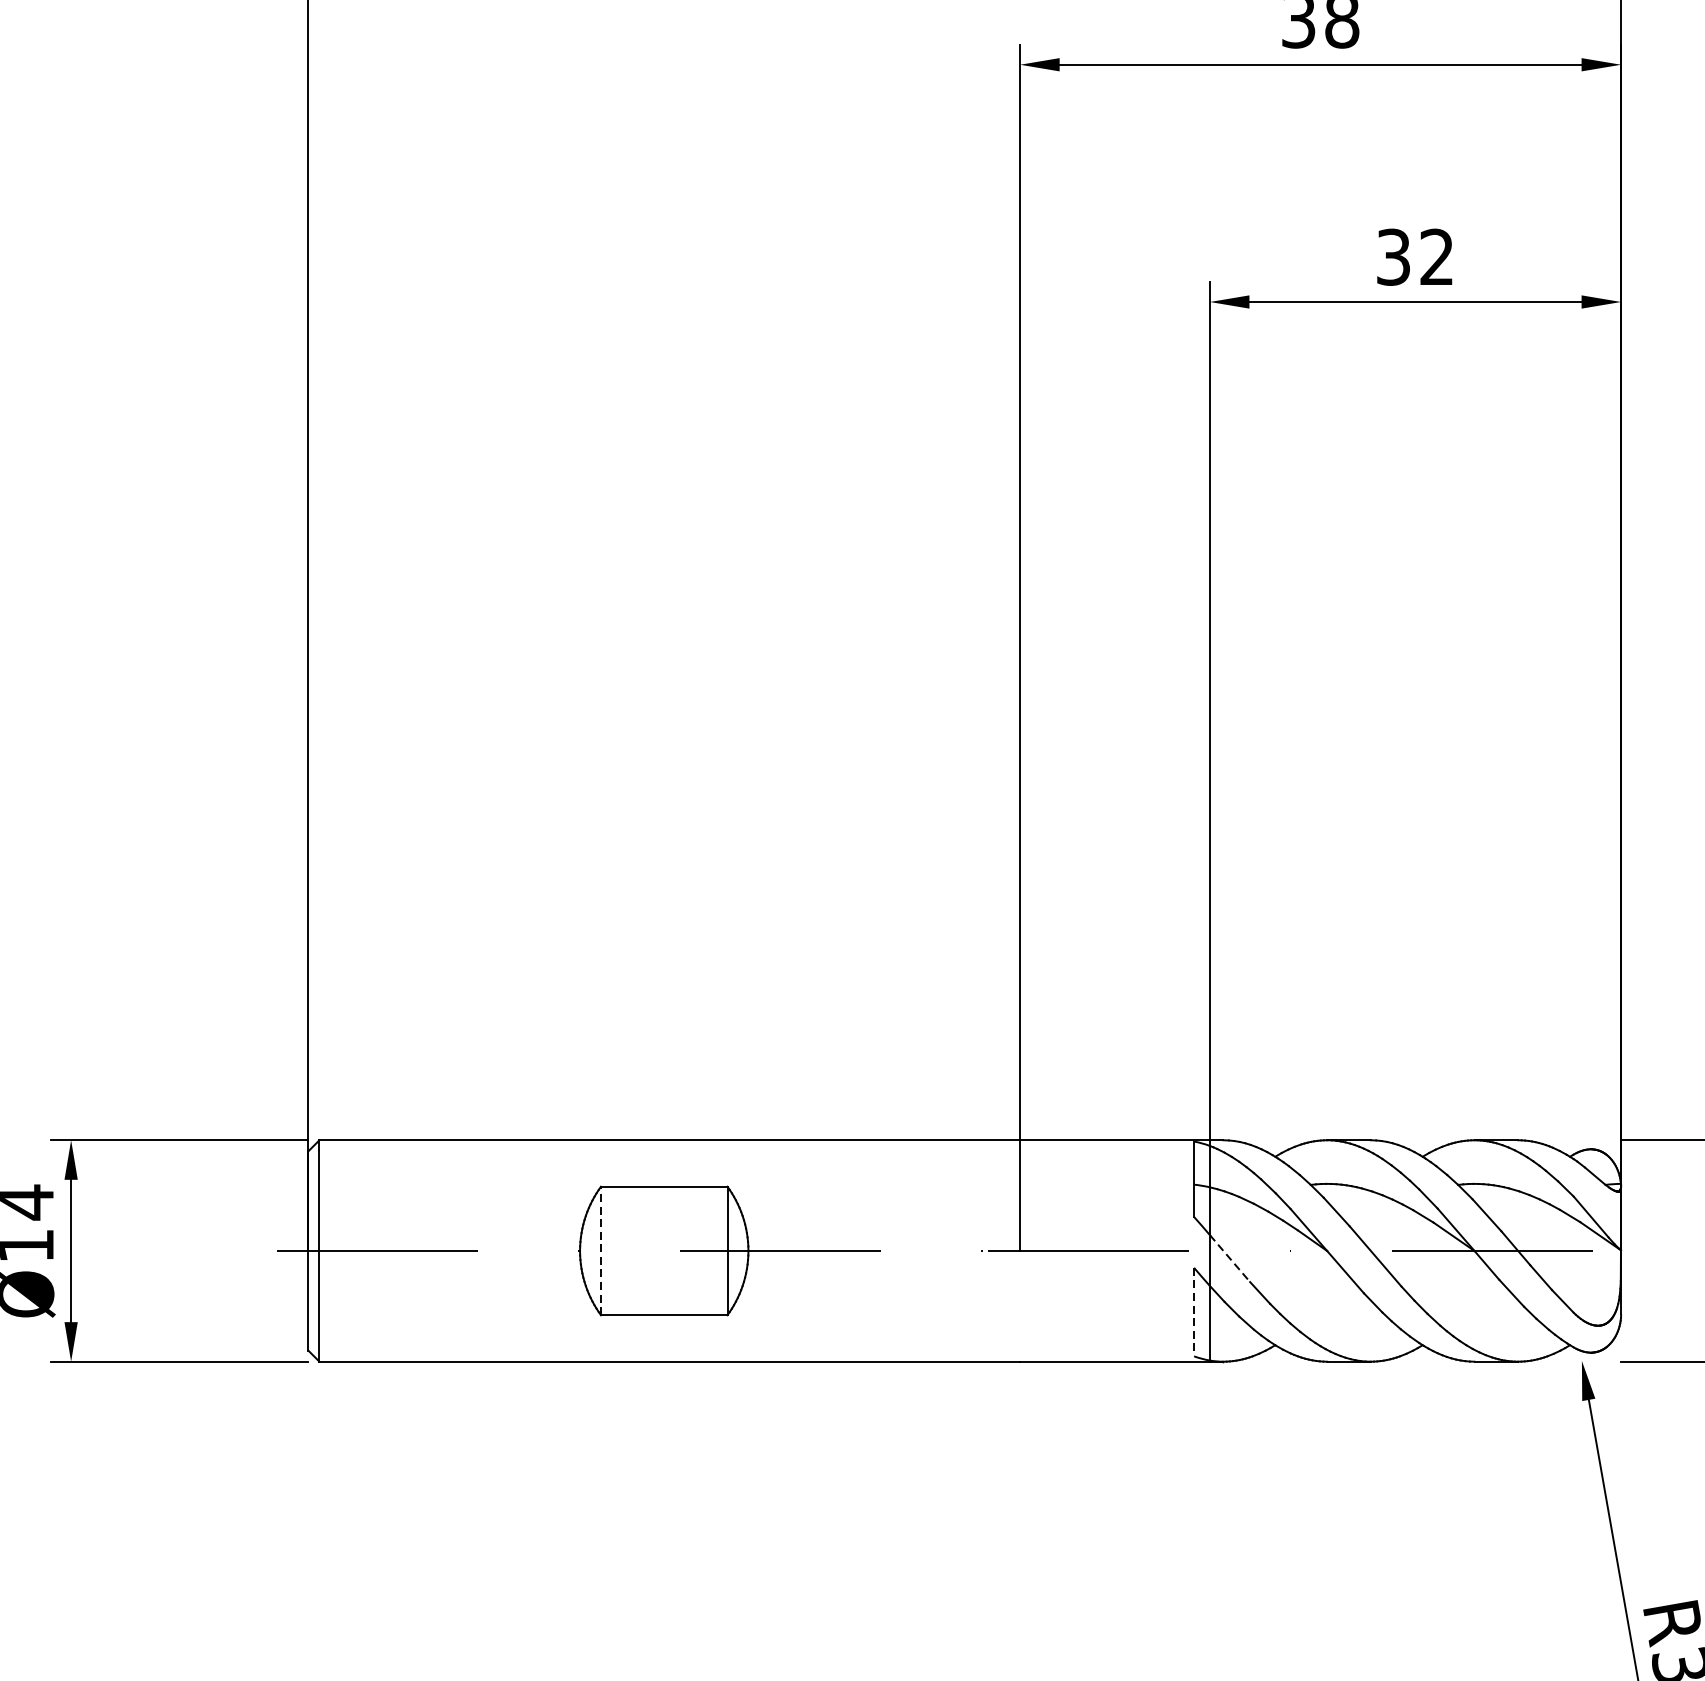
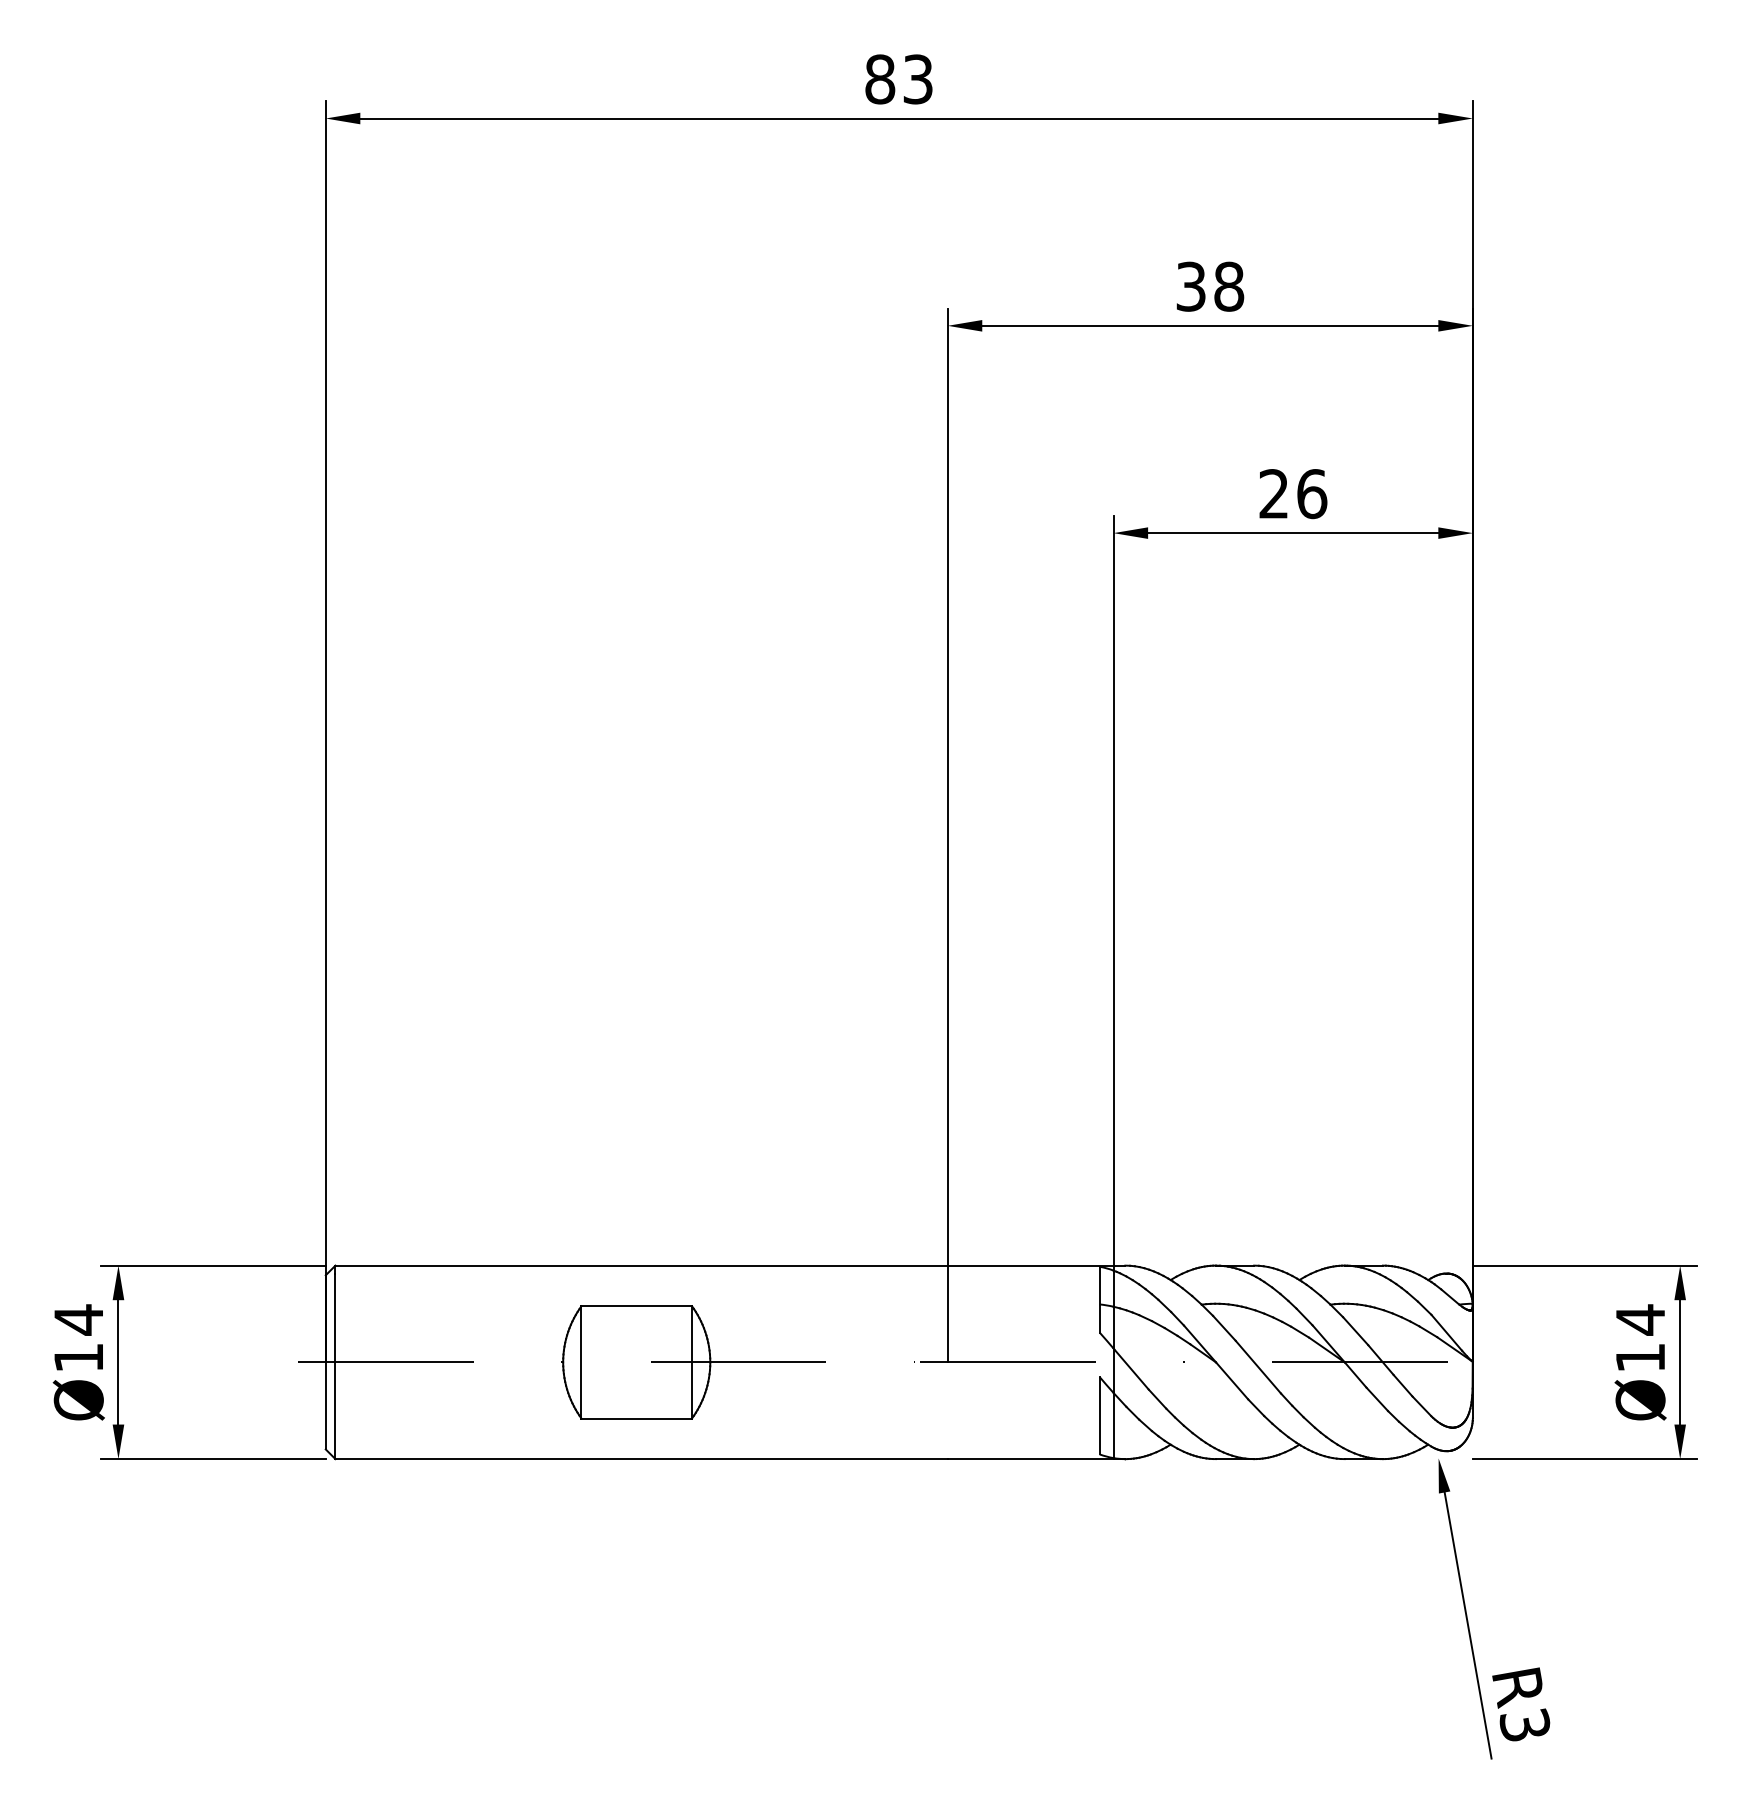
text: (1415, 257) -> (1293, 494), 32 -> 26
line: (601, 1249) -> (581, 1361), dashed -> solid
line: (1230, 1259) -> (1131, 1369), dashed -> solid
line: (1193, 1311) -> (1099, 1415), dashed -> solid

